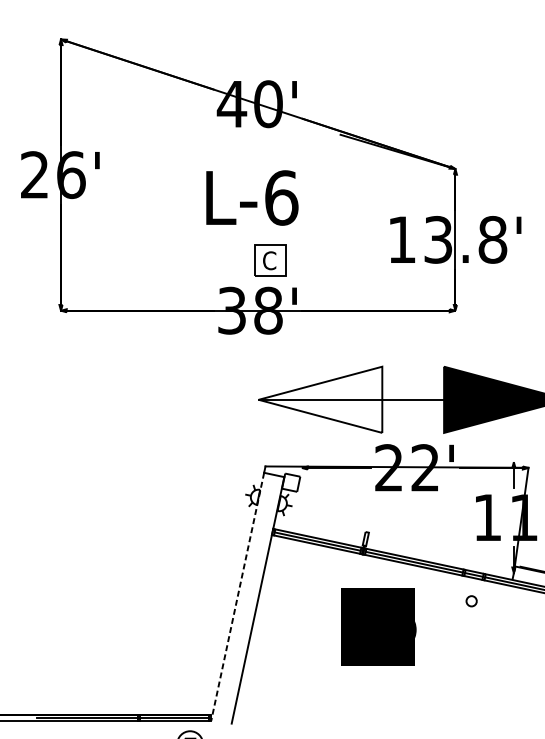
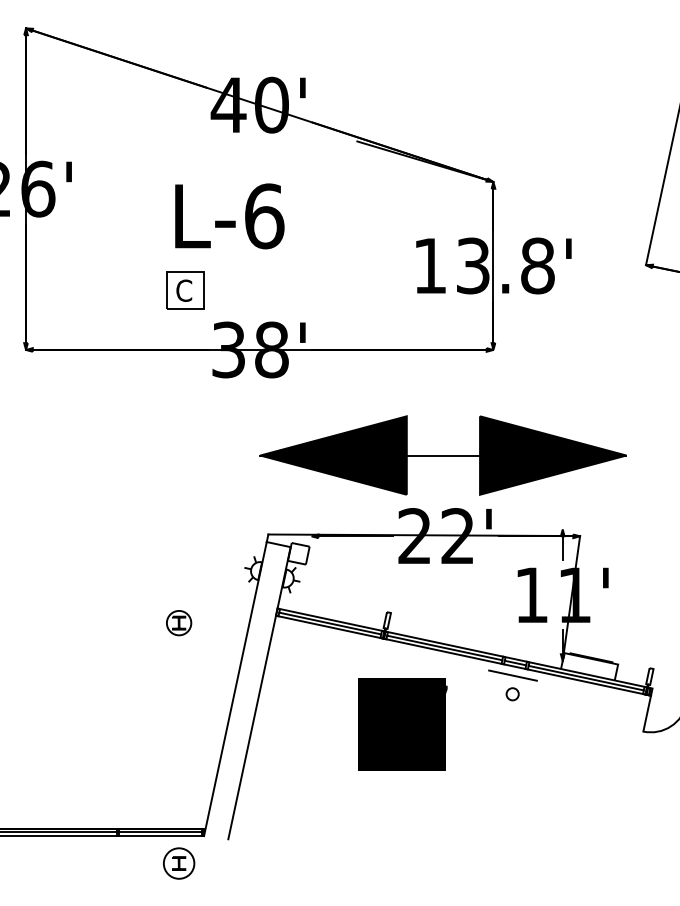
text: (252, 198) -> (229, 216), moved
part: (270, 260) -> (185, 290), moved
fill: (320, 399) -> (333, 455), added
part: (190, 541) -> (179, 623), added
line: (471, 585) -> (512, 675), added
line: (237, 597) -> (235, 689), dashed -> solid
text: (415, 614) -> (446, 710), a5 -> a7

